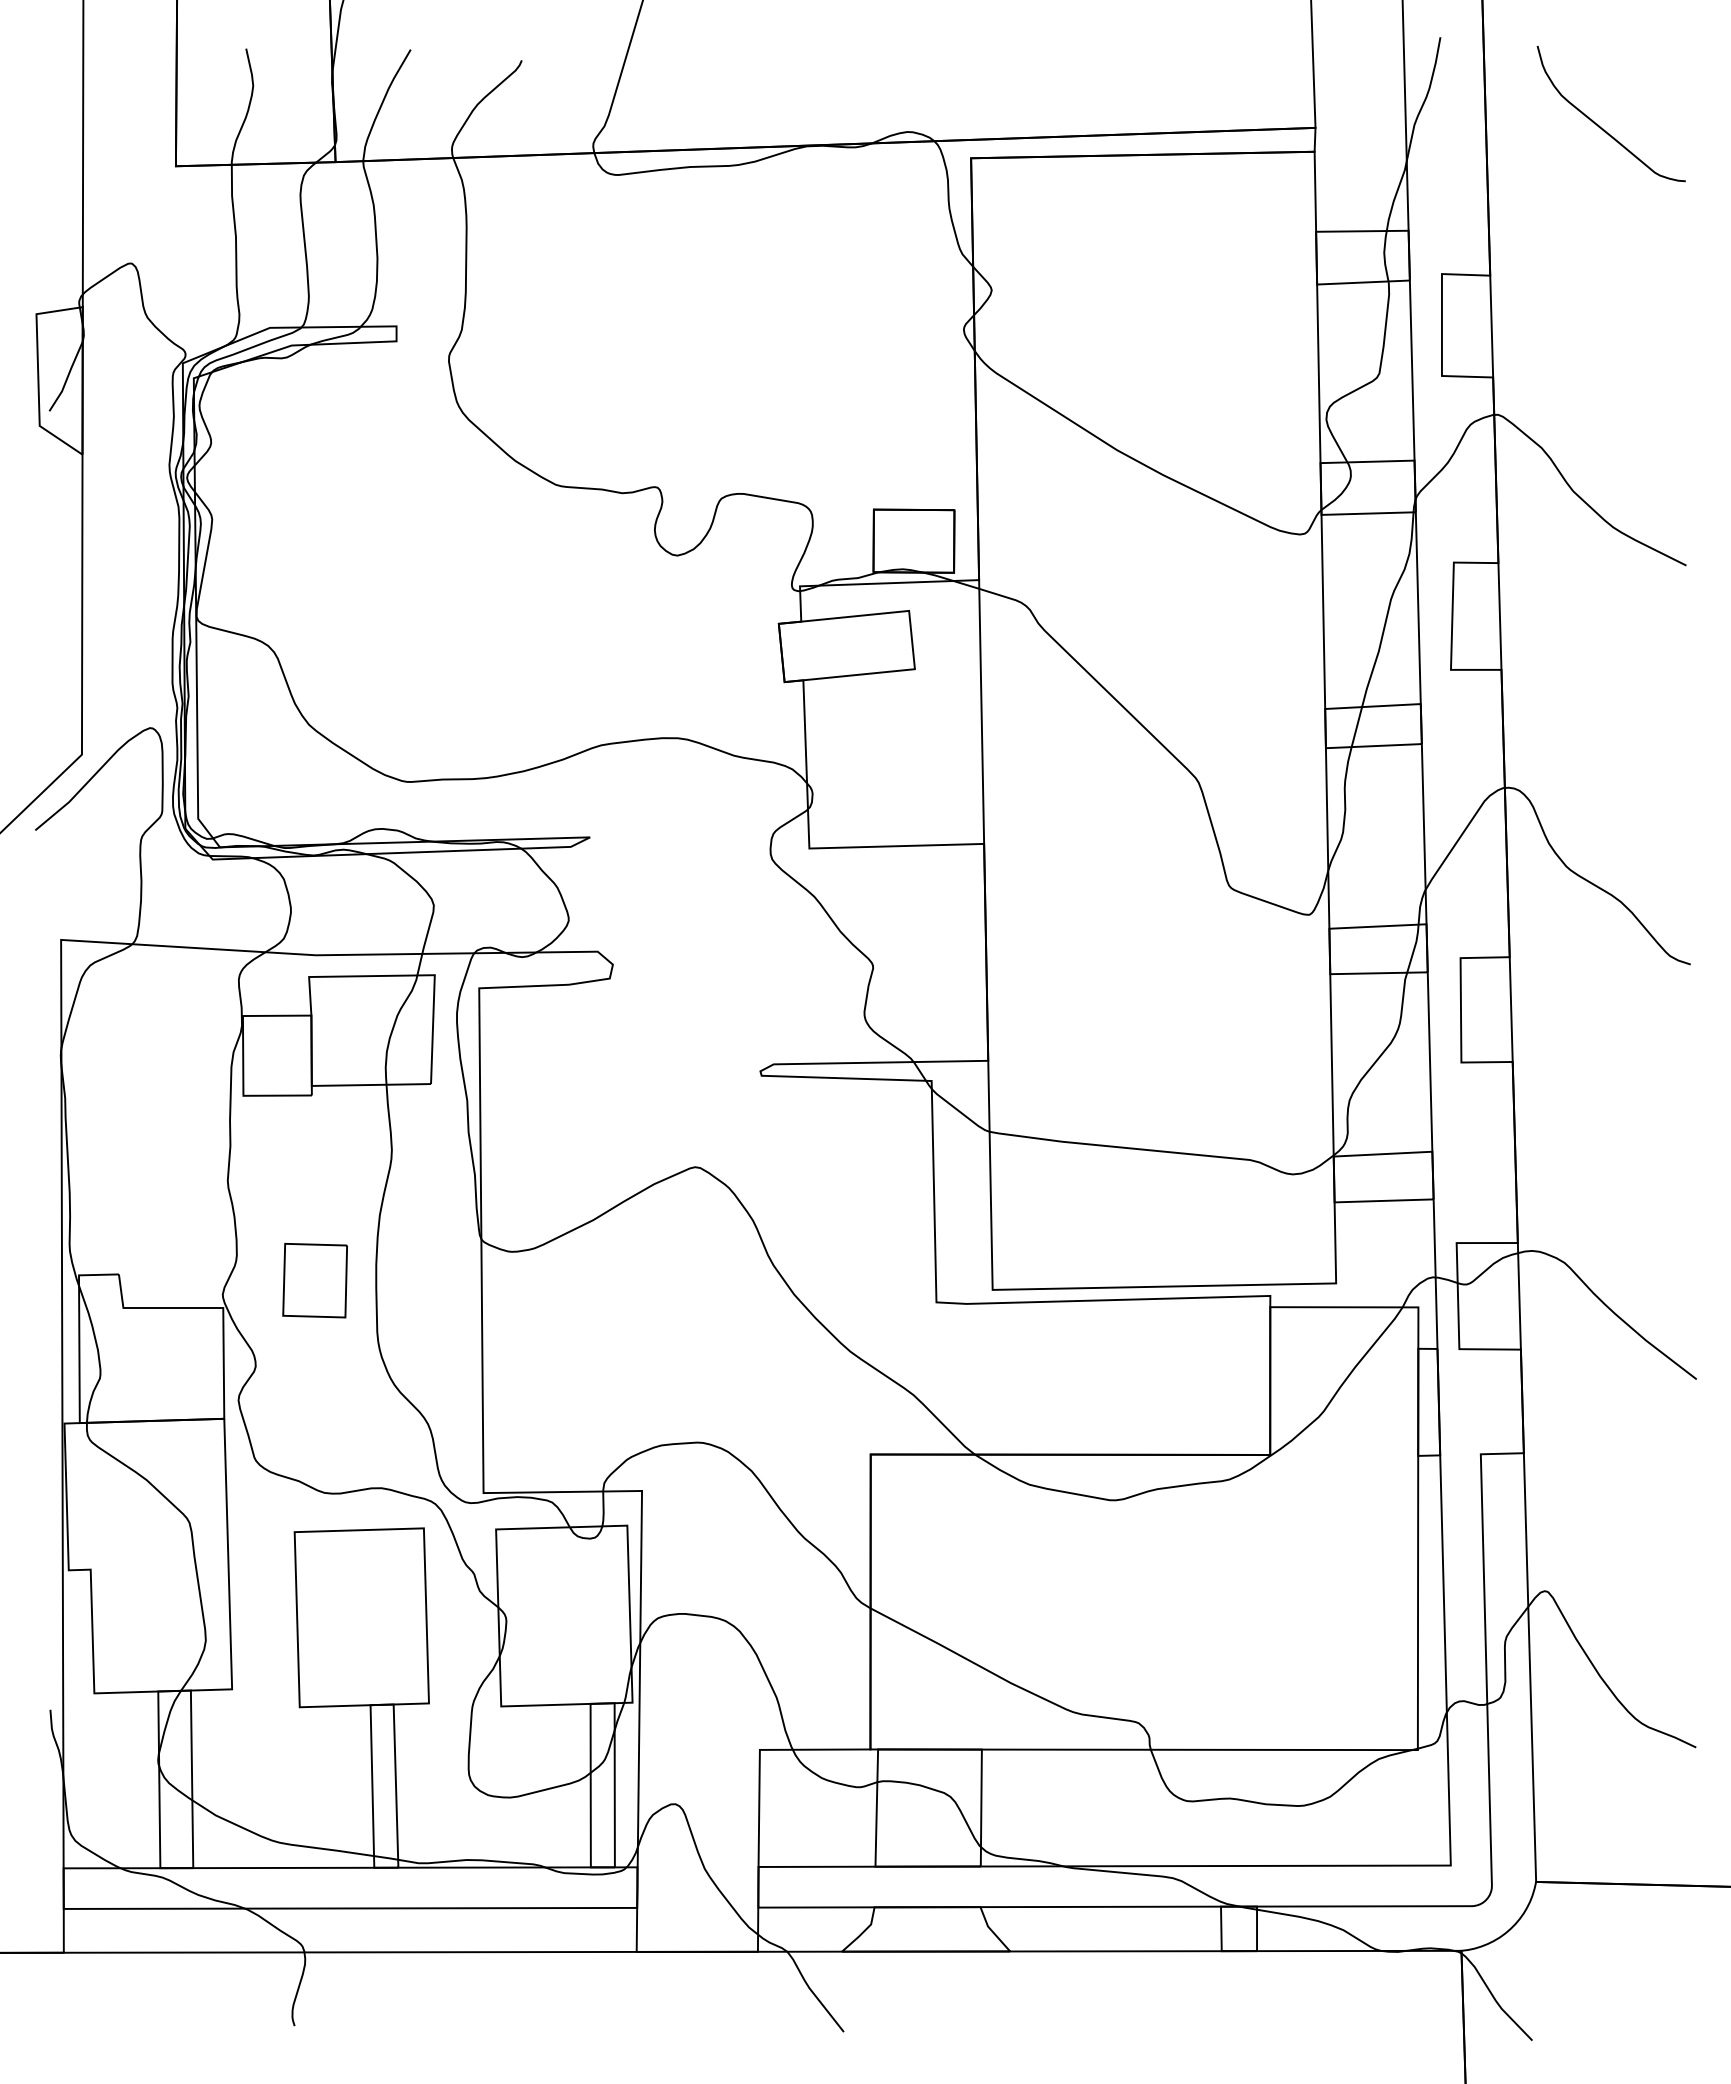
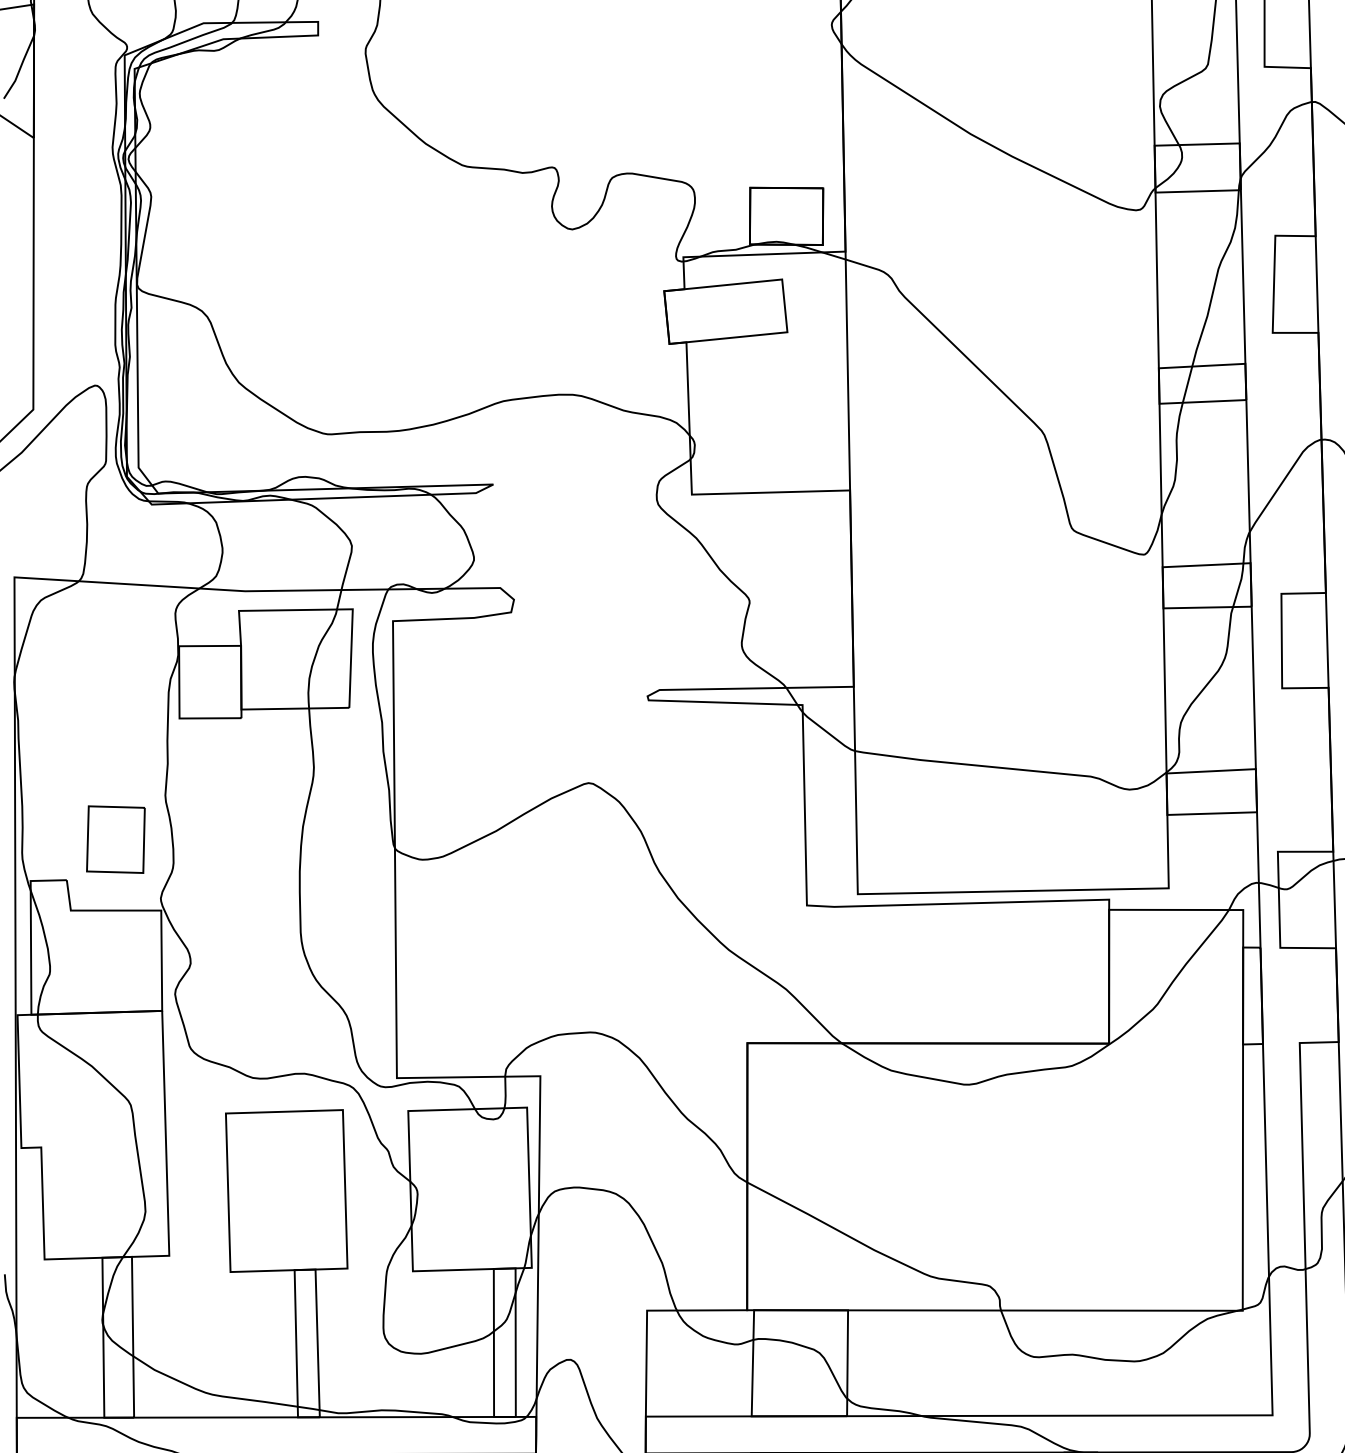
part: (314, 1280) -> (115, 839), moved

